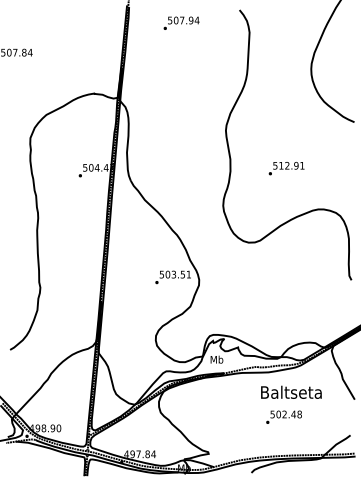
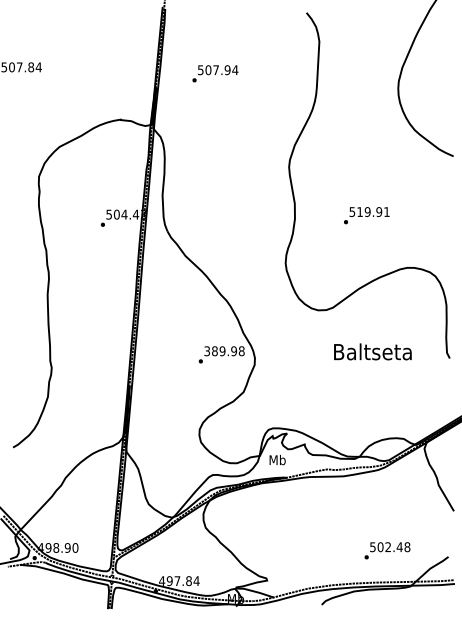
text: (181, 23) -> (215, 73), moved
text: (287, 165) -> (367, 211), 512.91 -> 519.91
text: (175, 274) -> (224, 351), 503.51 -> 389.98
text: (291, 392) -> (372, 351), moved
text: (284, 417) -> (387, 550), moved

